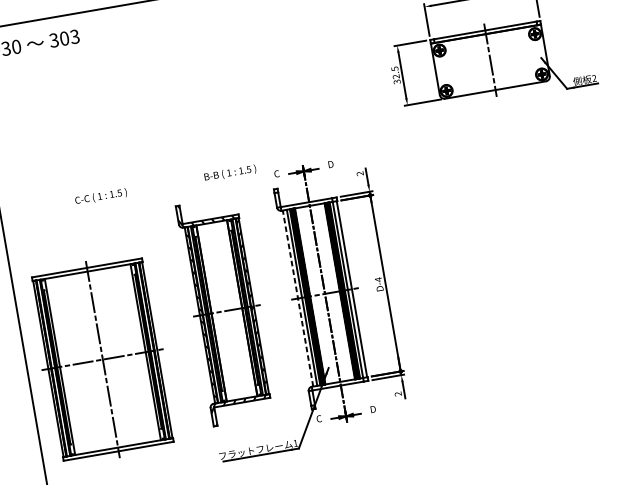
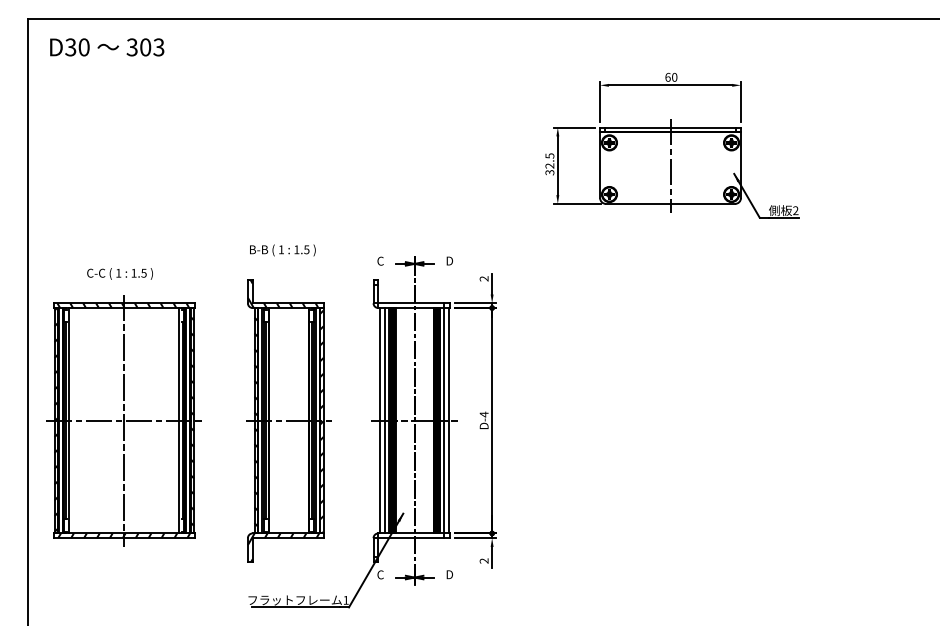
text: (230, 173) -> (282, 250), moved
text: (100, 196) -> (119, 273), moved
line: (298, 298) -> (380, 420), dashed -> solid
part: (102, 359) -> (123, 420), moved

